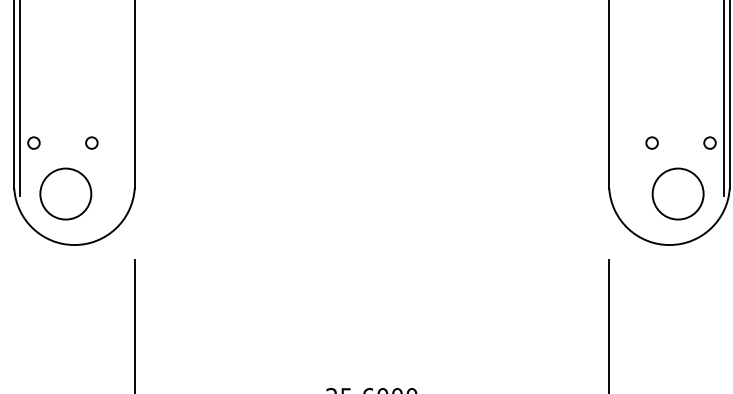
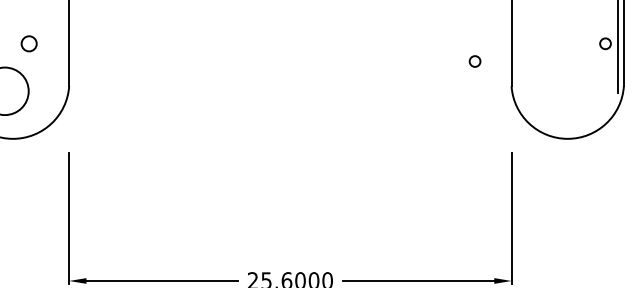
circle: (91, 142) -> (28, 43), size x1.4
circle: (651, 142) -> (474, 60), moved
circle: (677, 193) -> (575, 90), removed

